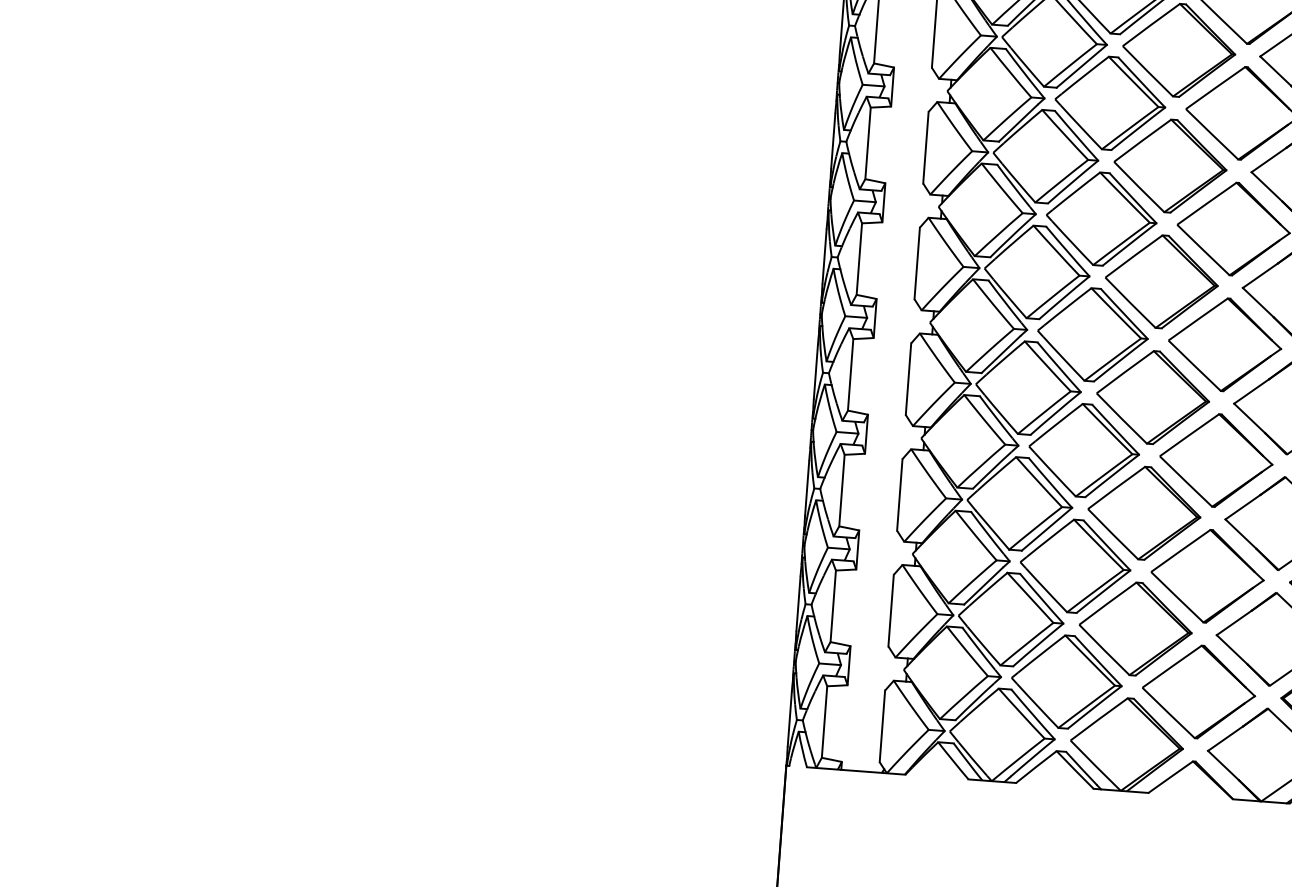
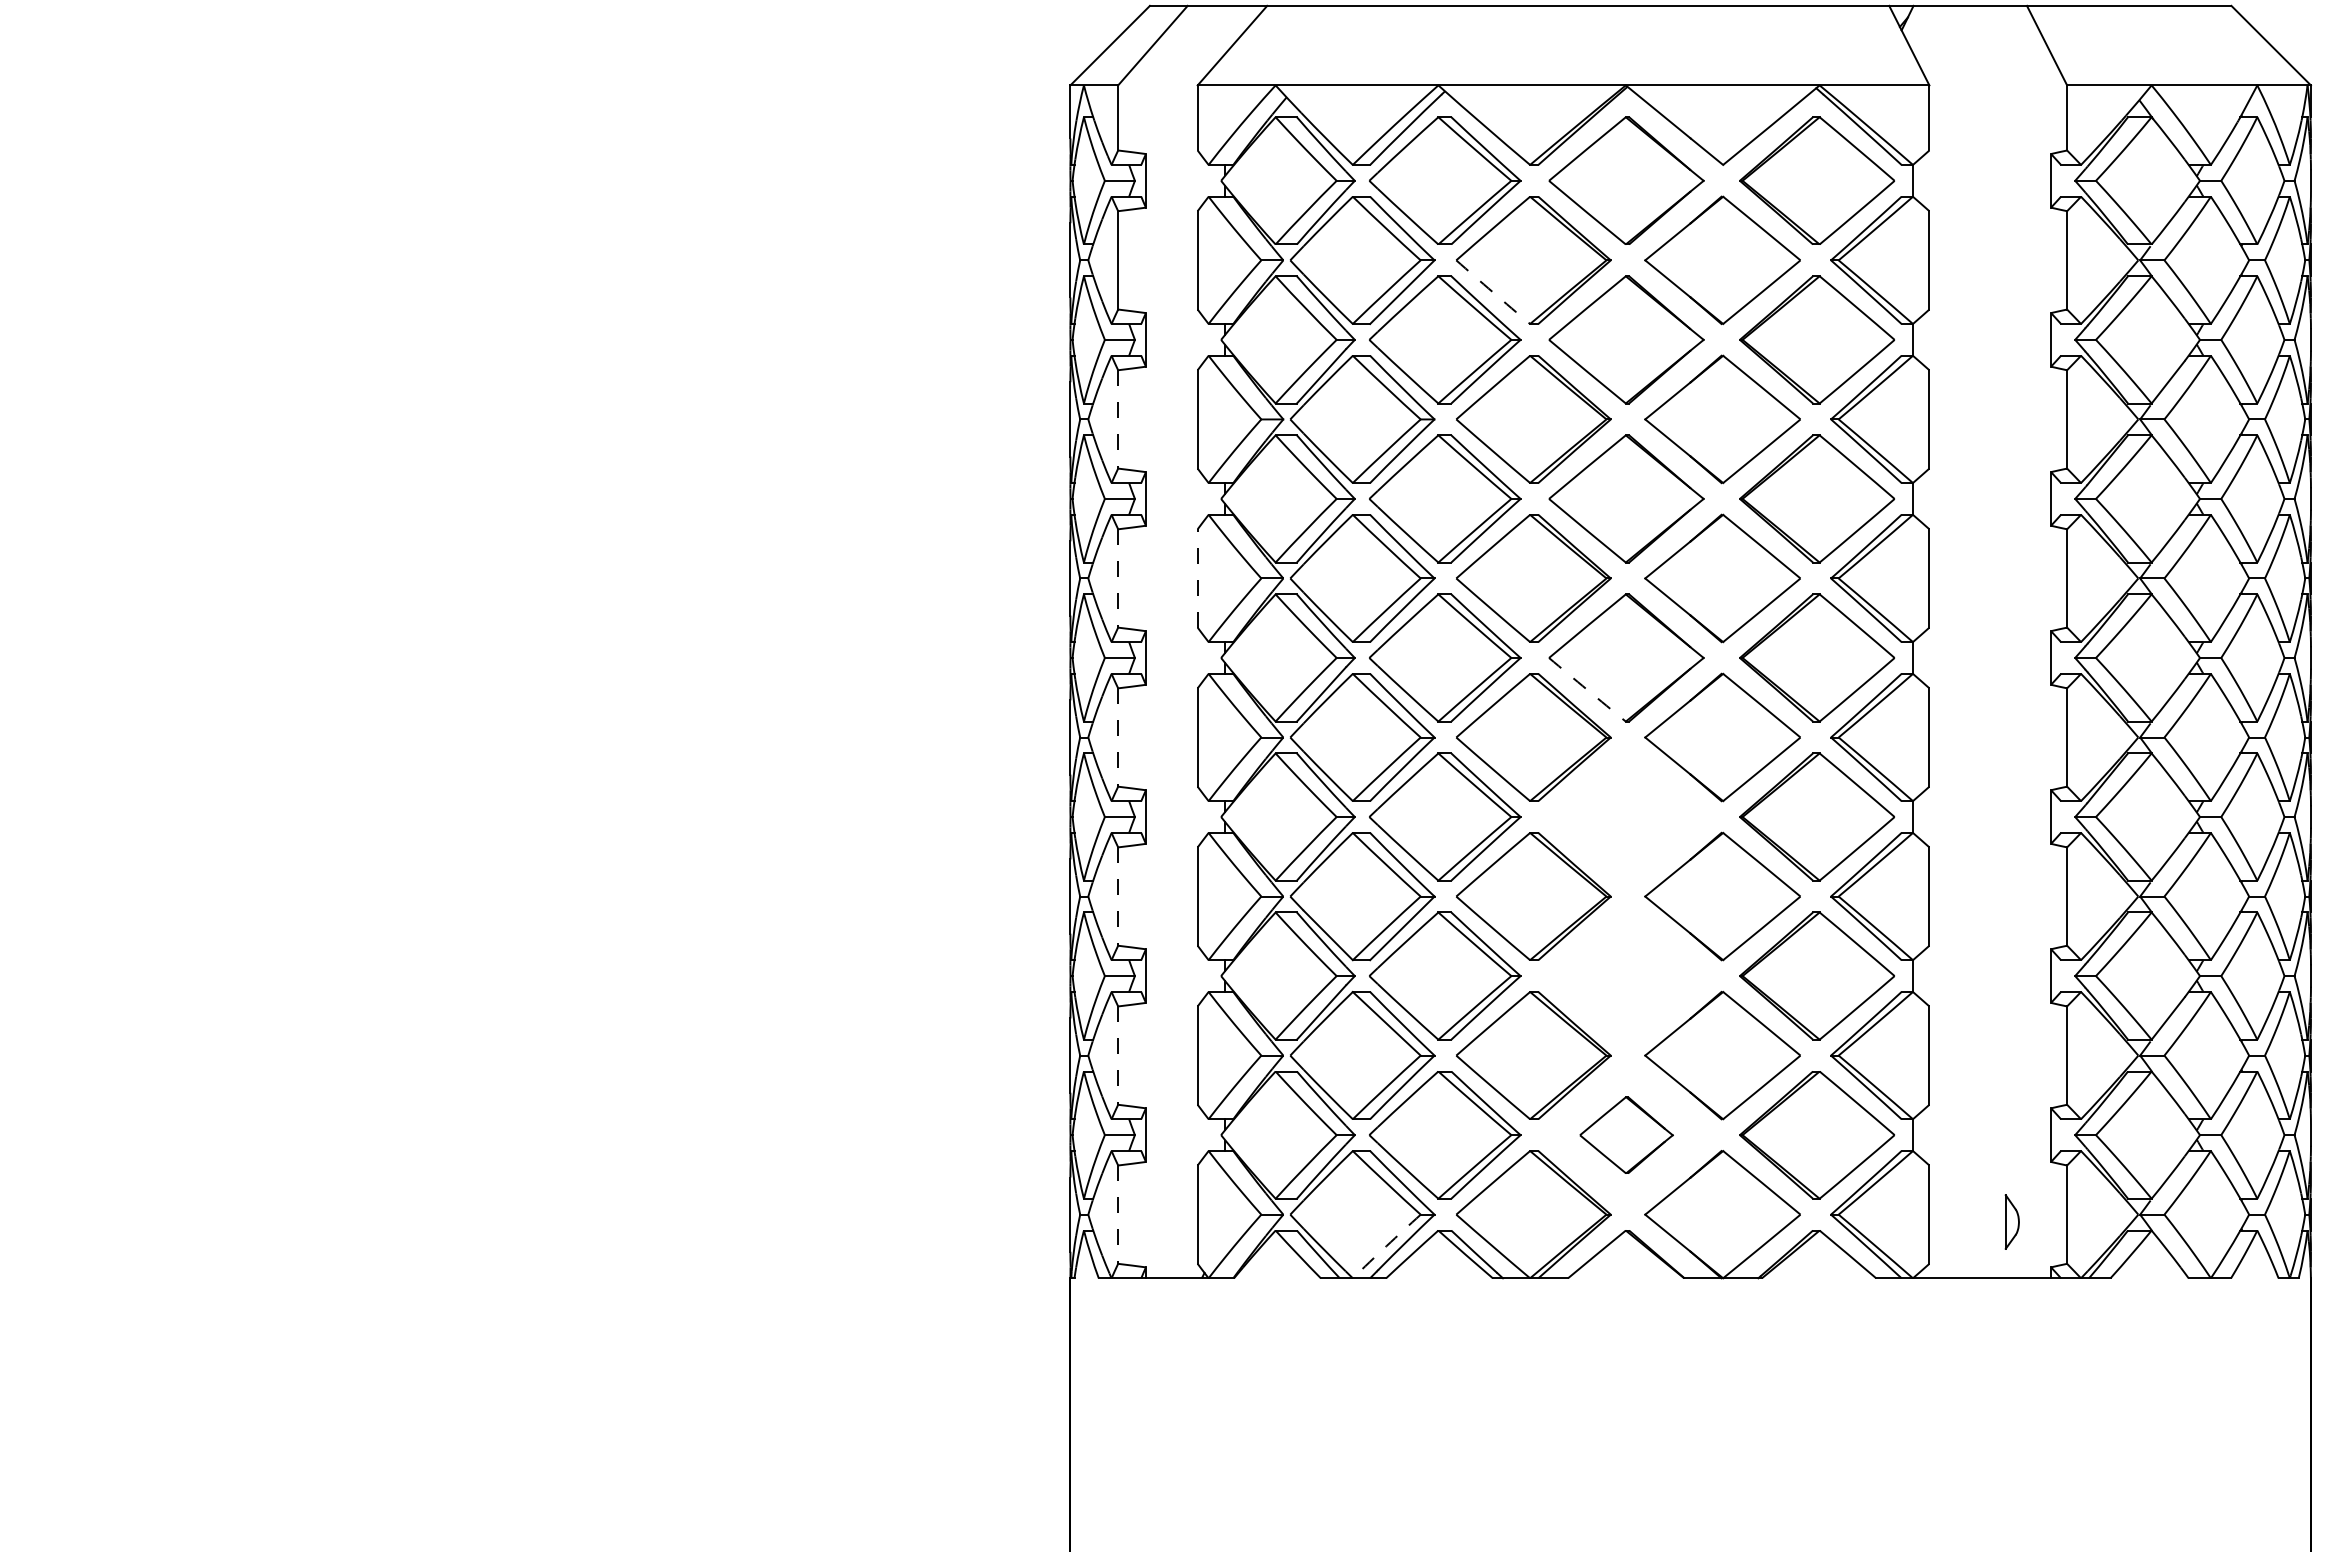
arc: (1148, 71) -> (1493, 292), solid -> dashed
line: (868, 143) -> (1118, 419), solid -> dashed
line: (859, 259) -> (1118, 578), solid -> dashed
line: (917, 262) -> (1197, 577), solid -> dashed
arc: (1194, 365) -> (1587, 689), solid -> dashed
line: (850, 375) -> (1118, 738), solid -> dashed
part: (1216, 460) -> (1626, 816), removed
line: (842, 491) -> (1118, 897), solid -> dashed
part: (1207, 575) -> (1626, 975), removed
line: (833, 606) -> (1118, 1056), solid -> dashed
part: (1198, 692) -> (1626, 1135), size x0.6
line: (824, 722) -> (1118, 1215), solid -> dashed
arc: (1018, 759) -> (1386, 1246), solid -> dashed

